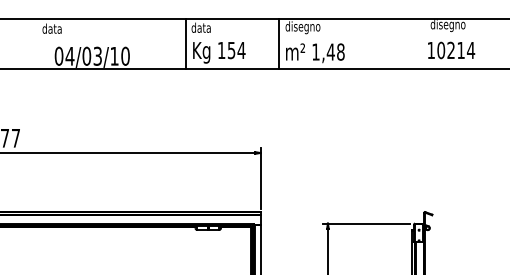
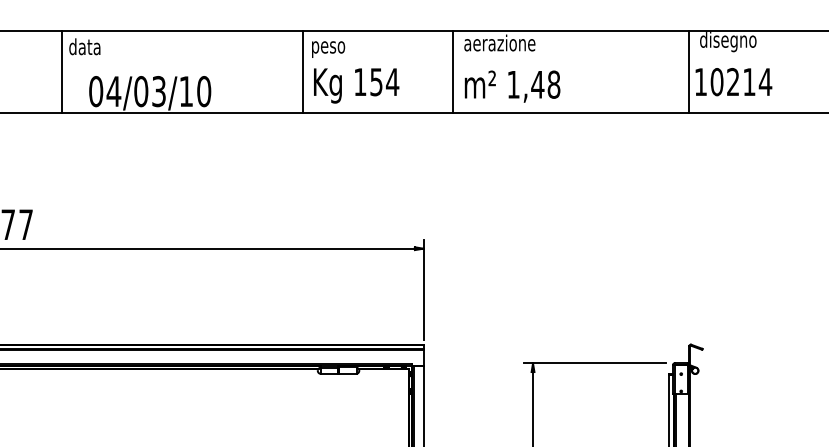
text: (307, 27) -> (499, 44), disegno -> aerazione
text: (201, 28) -> (327, 46), data -> peso
line: (38, 43) -> (62, 70), added
line: (423, 43) -> (688, 70), added

